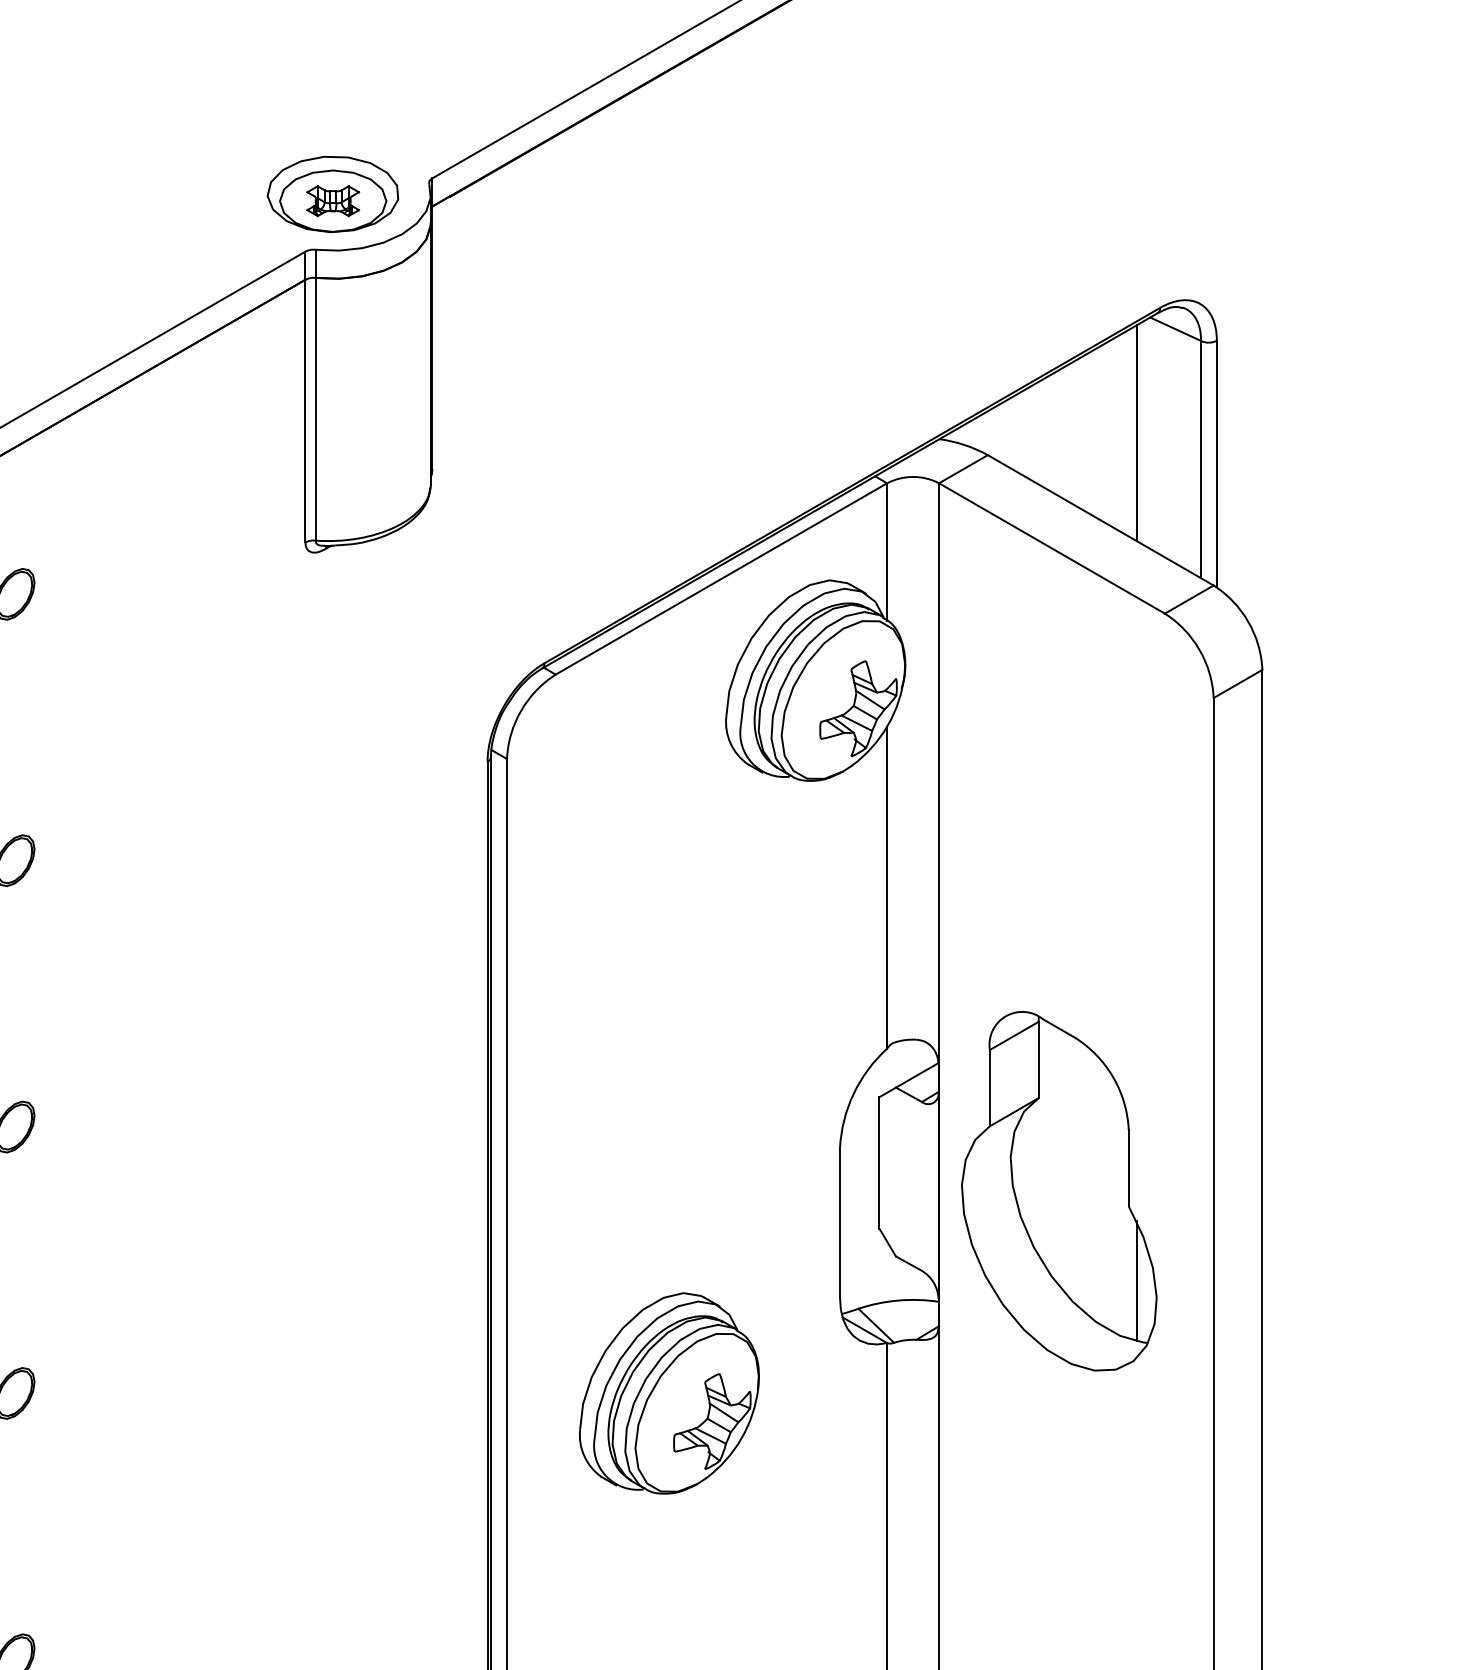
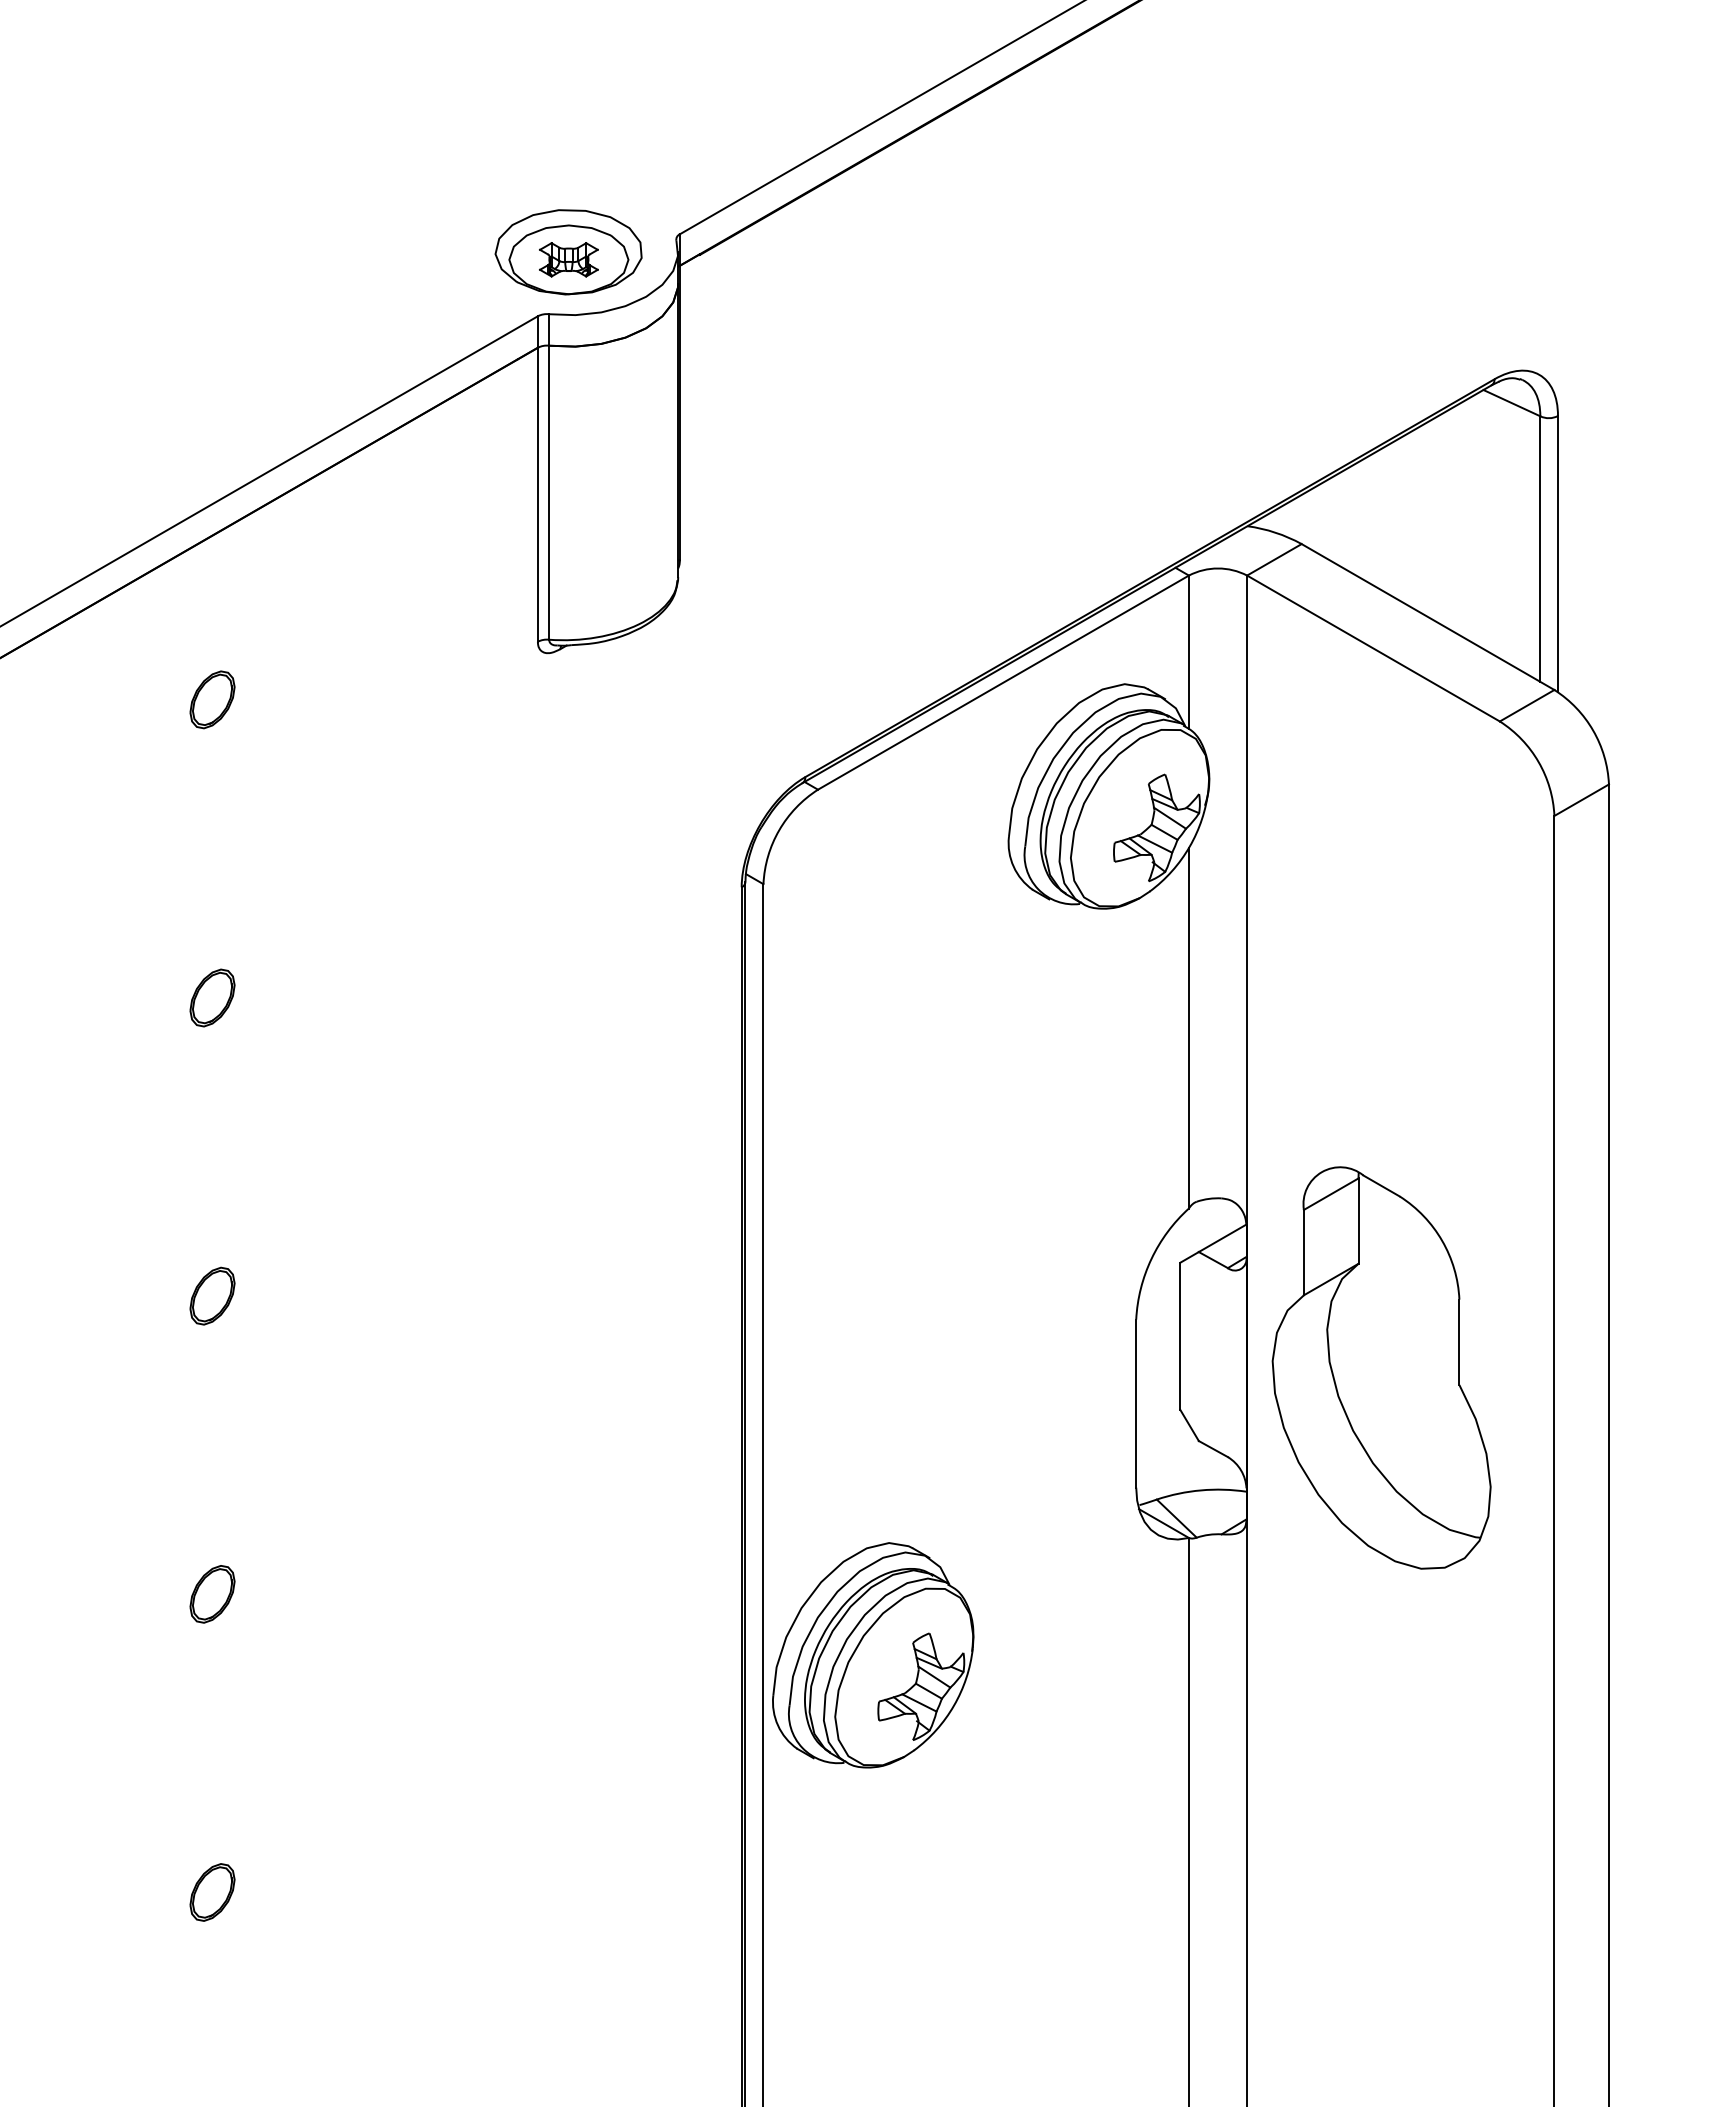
line: (1136, 433) -> (1468, 519), removed
line: (1136, 1281) -> (1468, 1468), removed
part: (669, 1393) -> (873, 1655), moved

